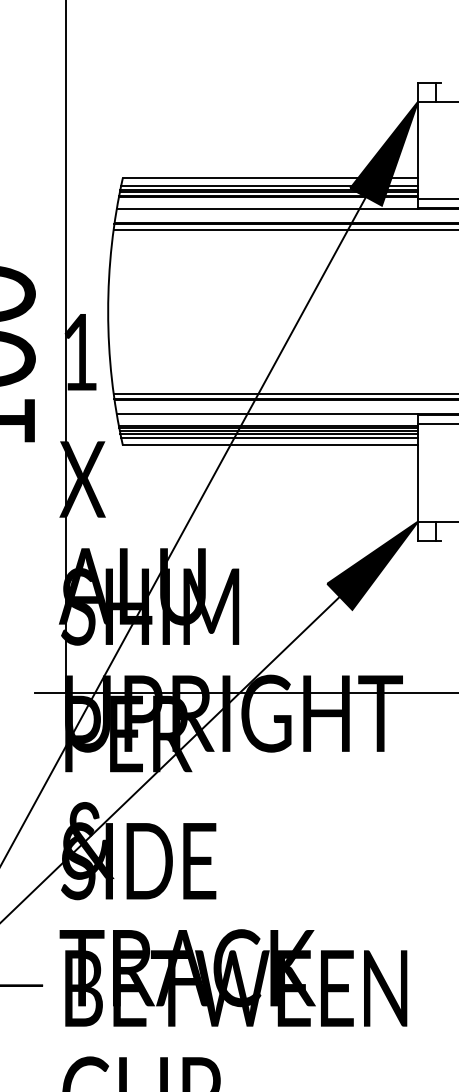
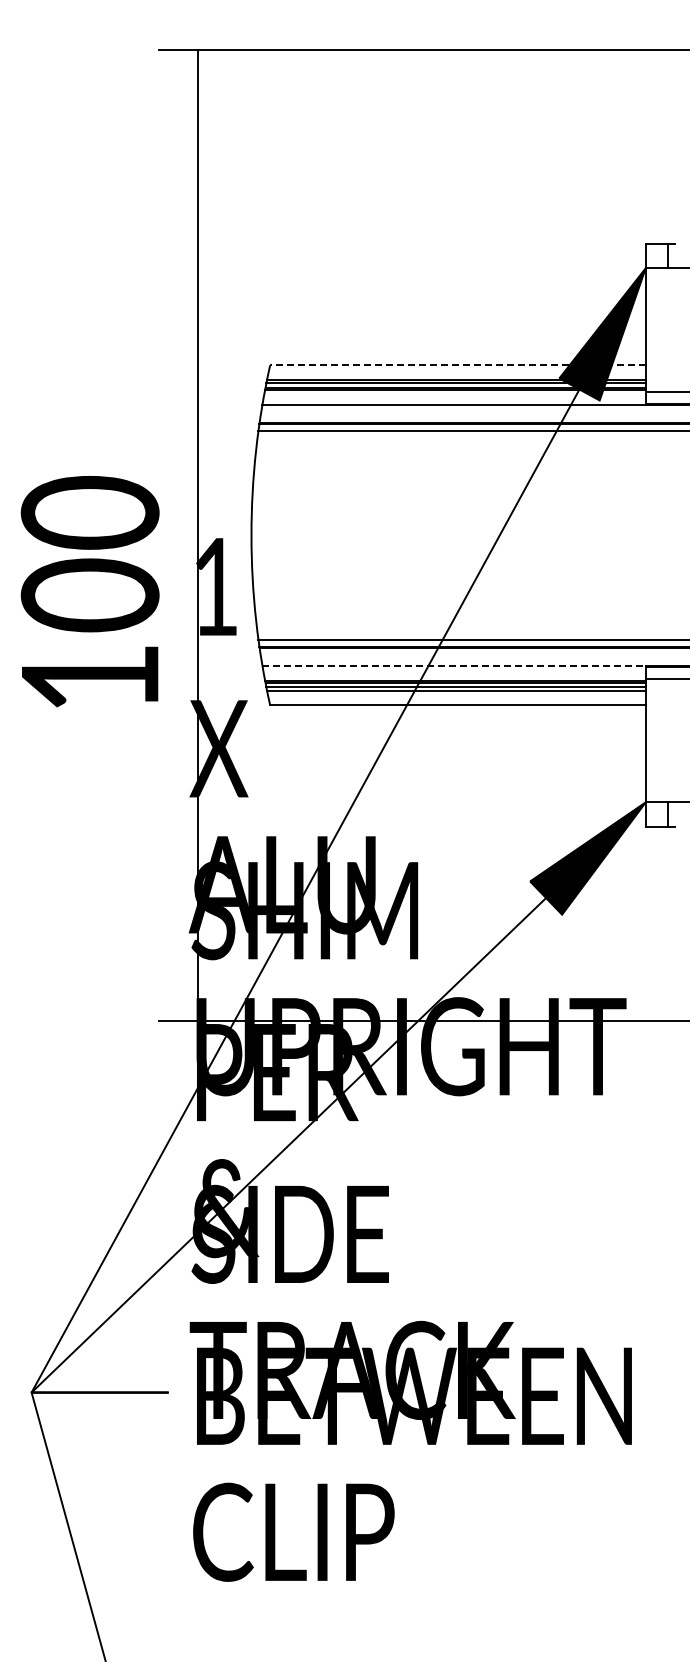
line: (270, 178) -> (457, 365), solid -> dashed
line: (269, 186) -> (456, 375), removed
line: (267, 414) -> (454, 665), solid -> dashed
line: (269, 437) -> (456, 695), removed

